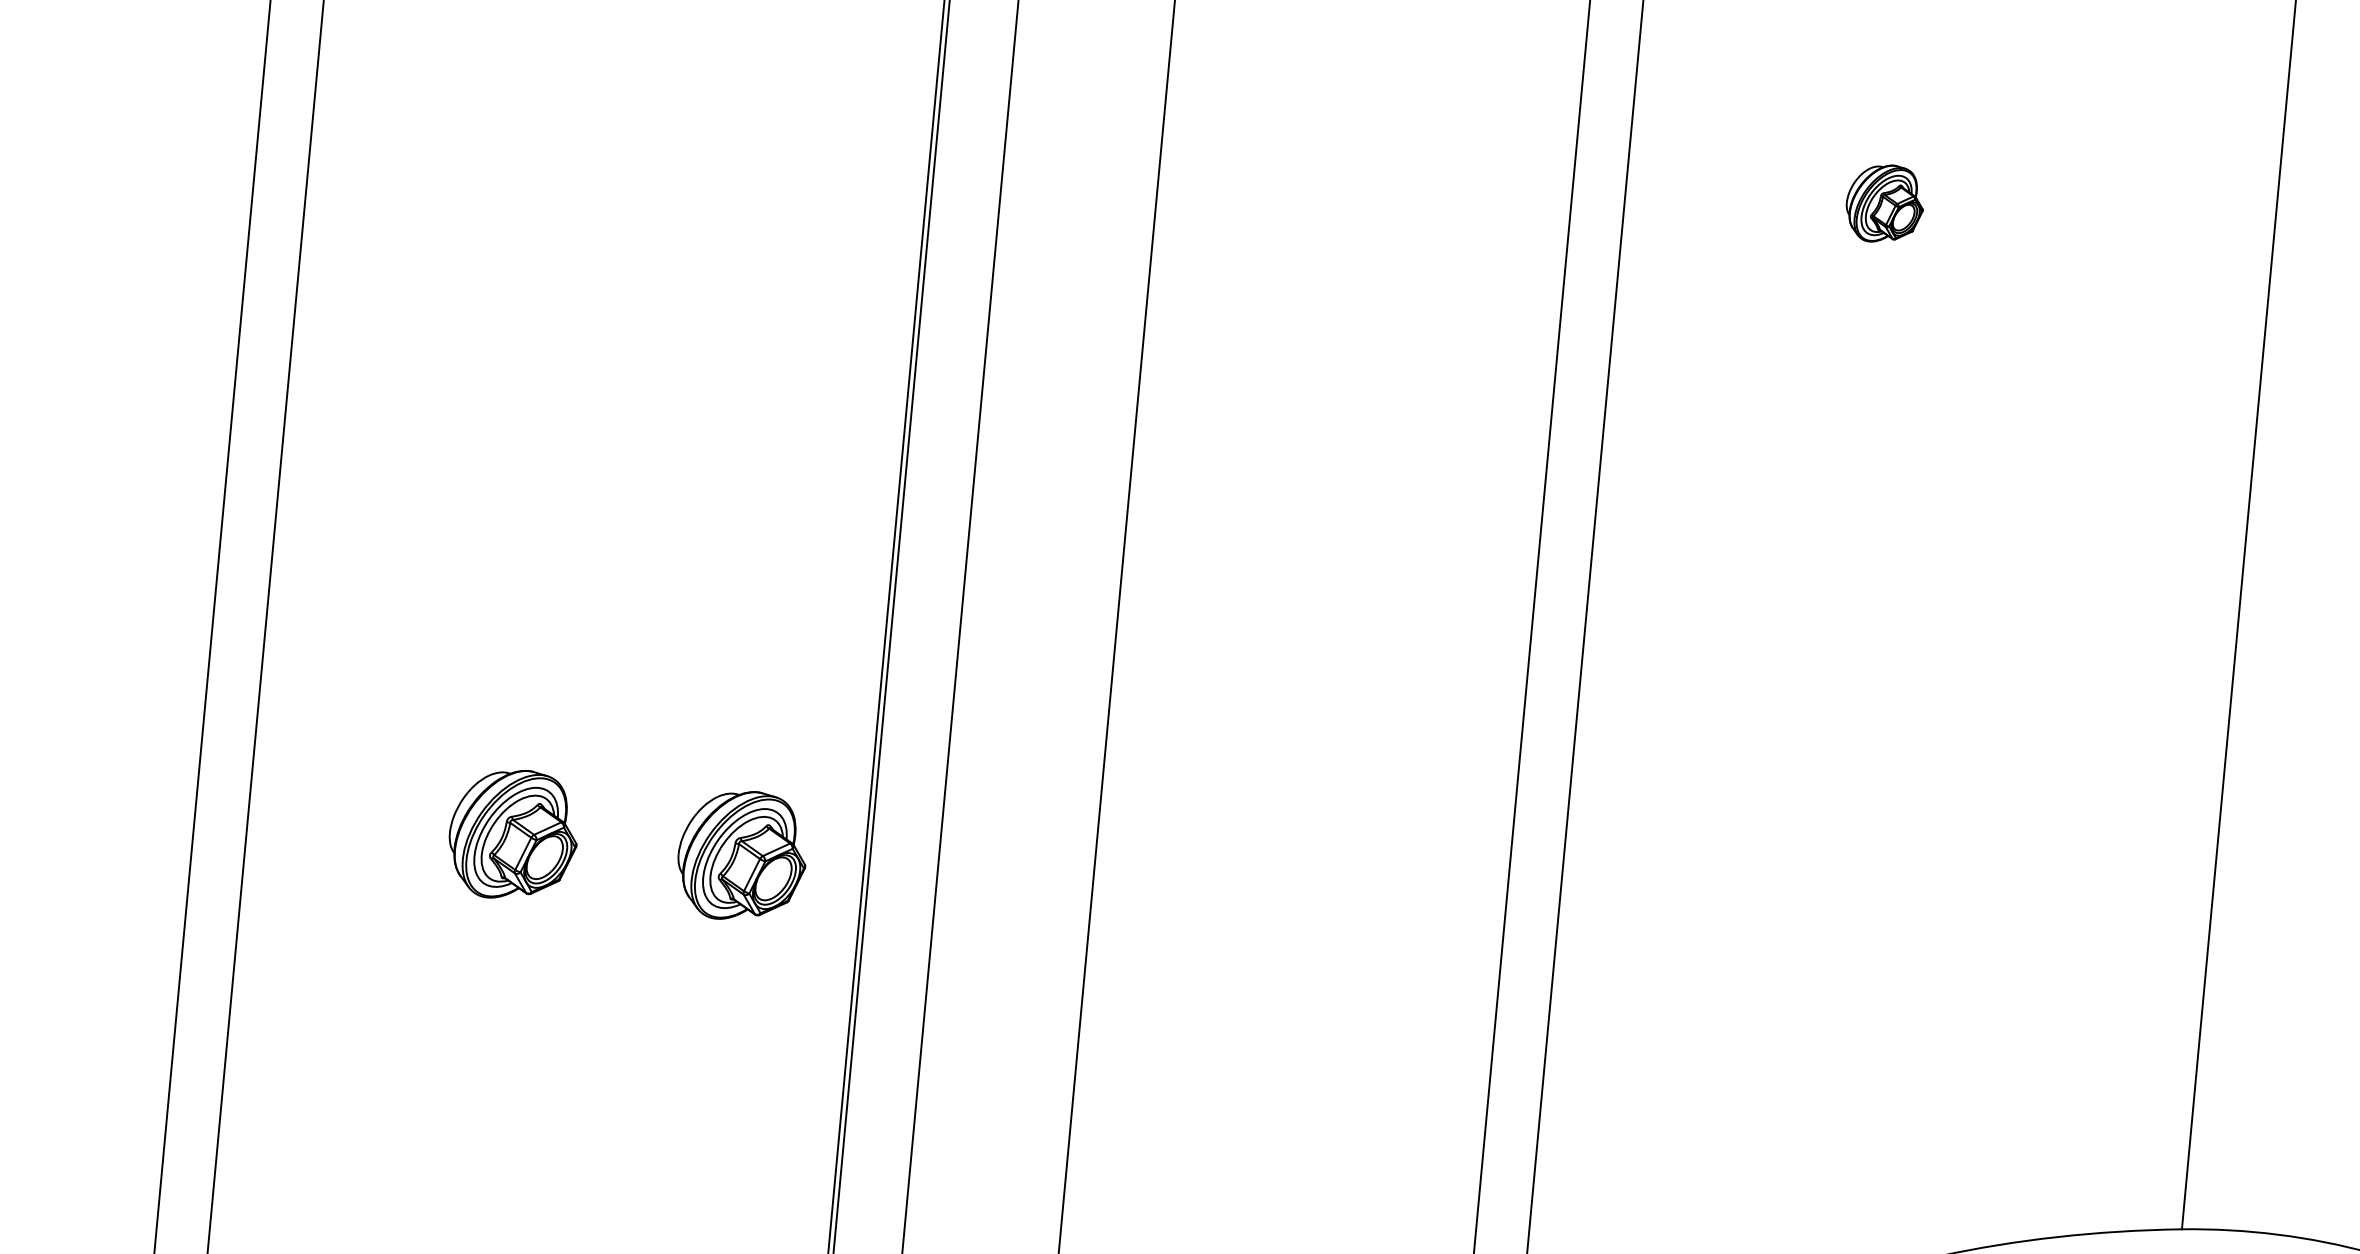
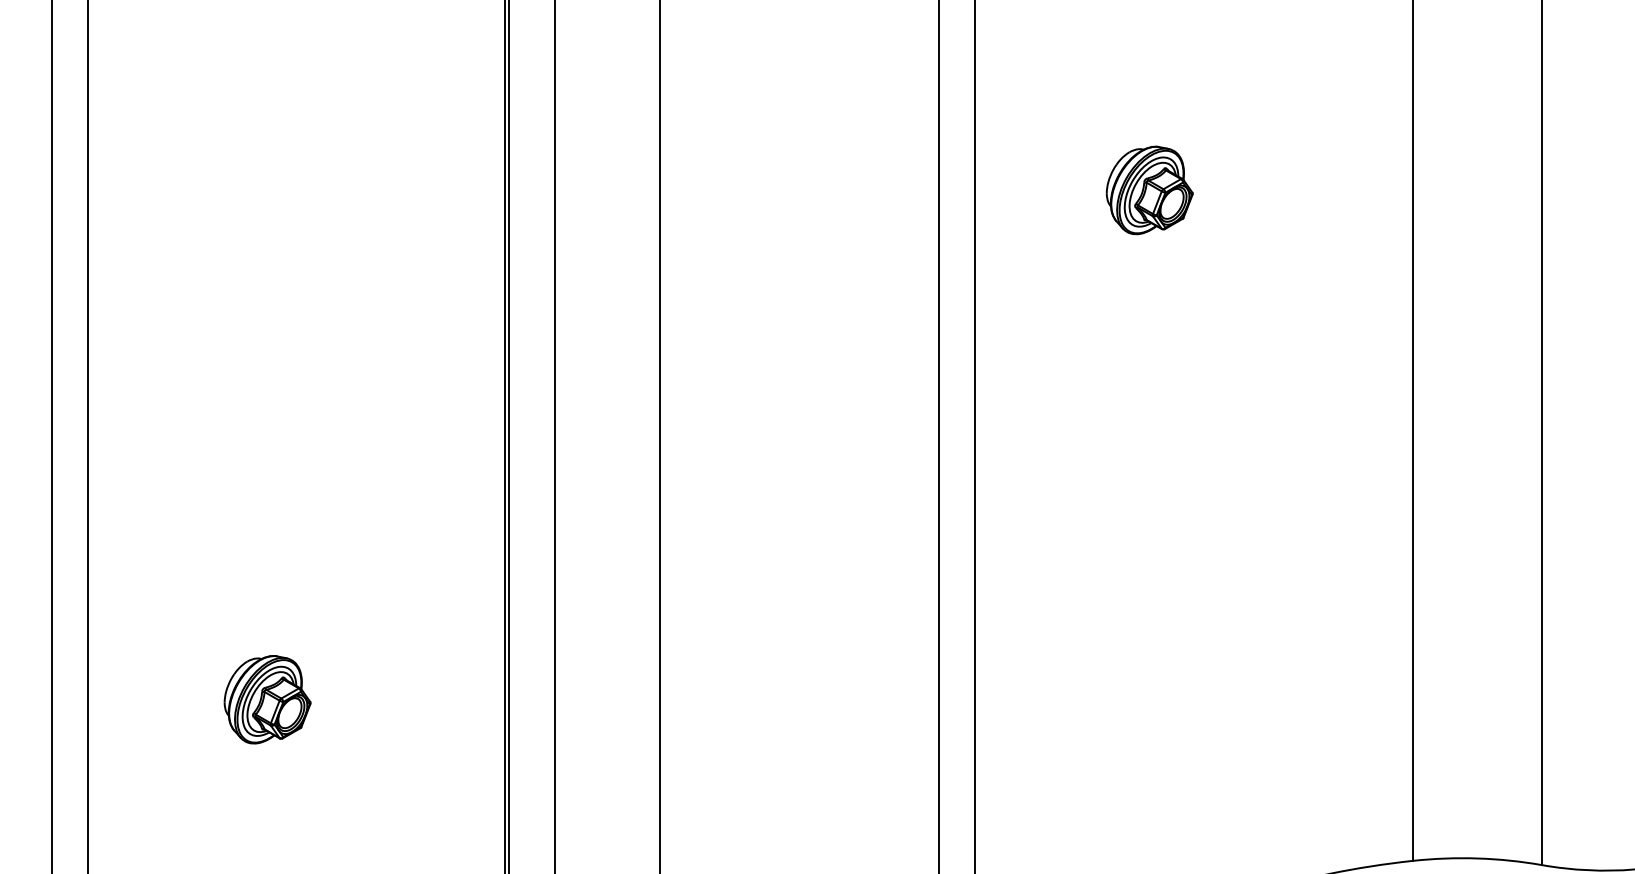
part: (1884, 203) -> (1149, 190), size x1.67
part: (742, 855) -> (422, 699), removed

